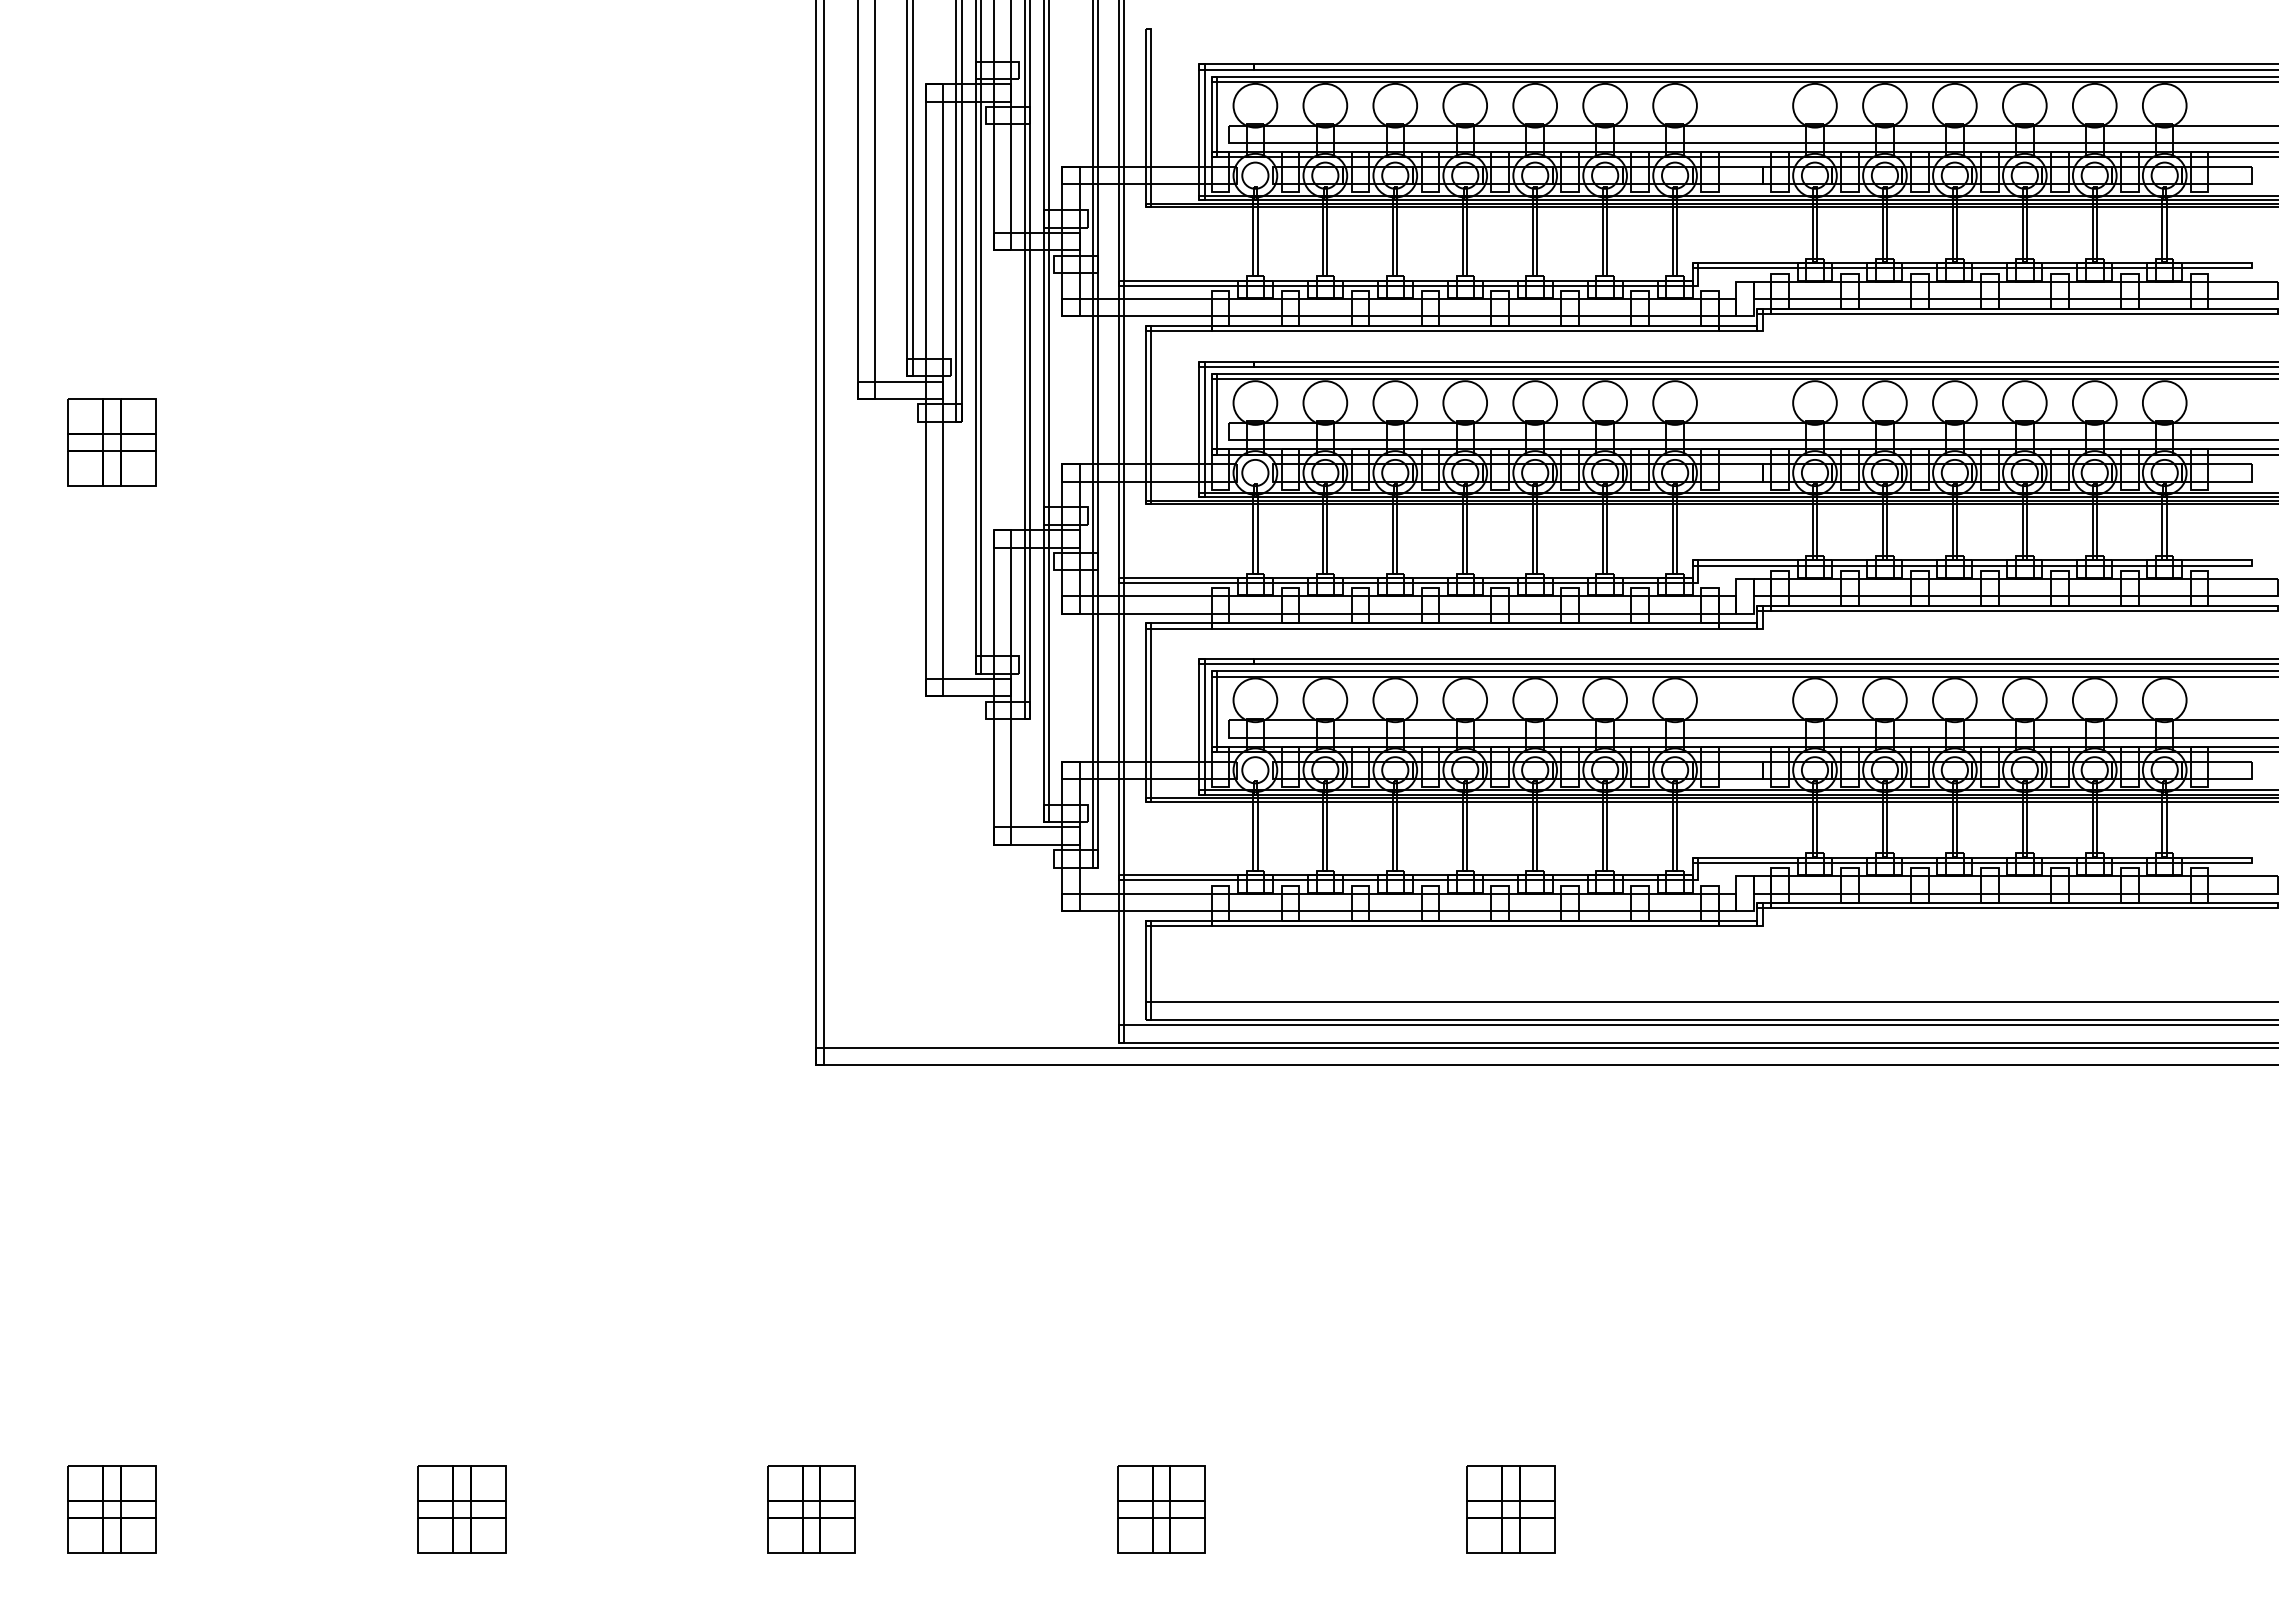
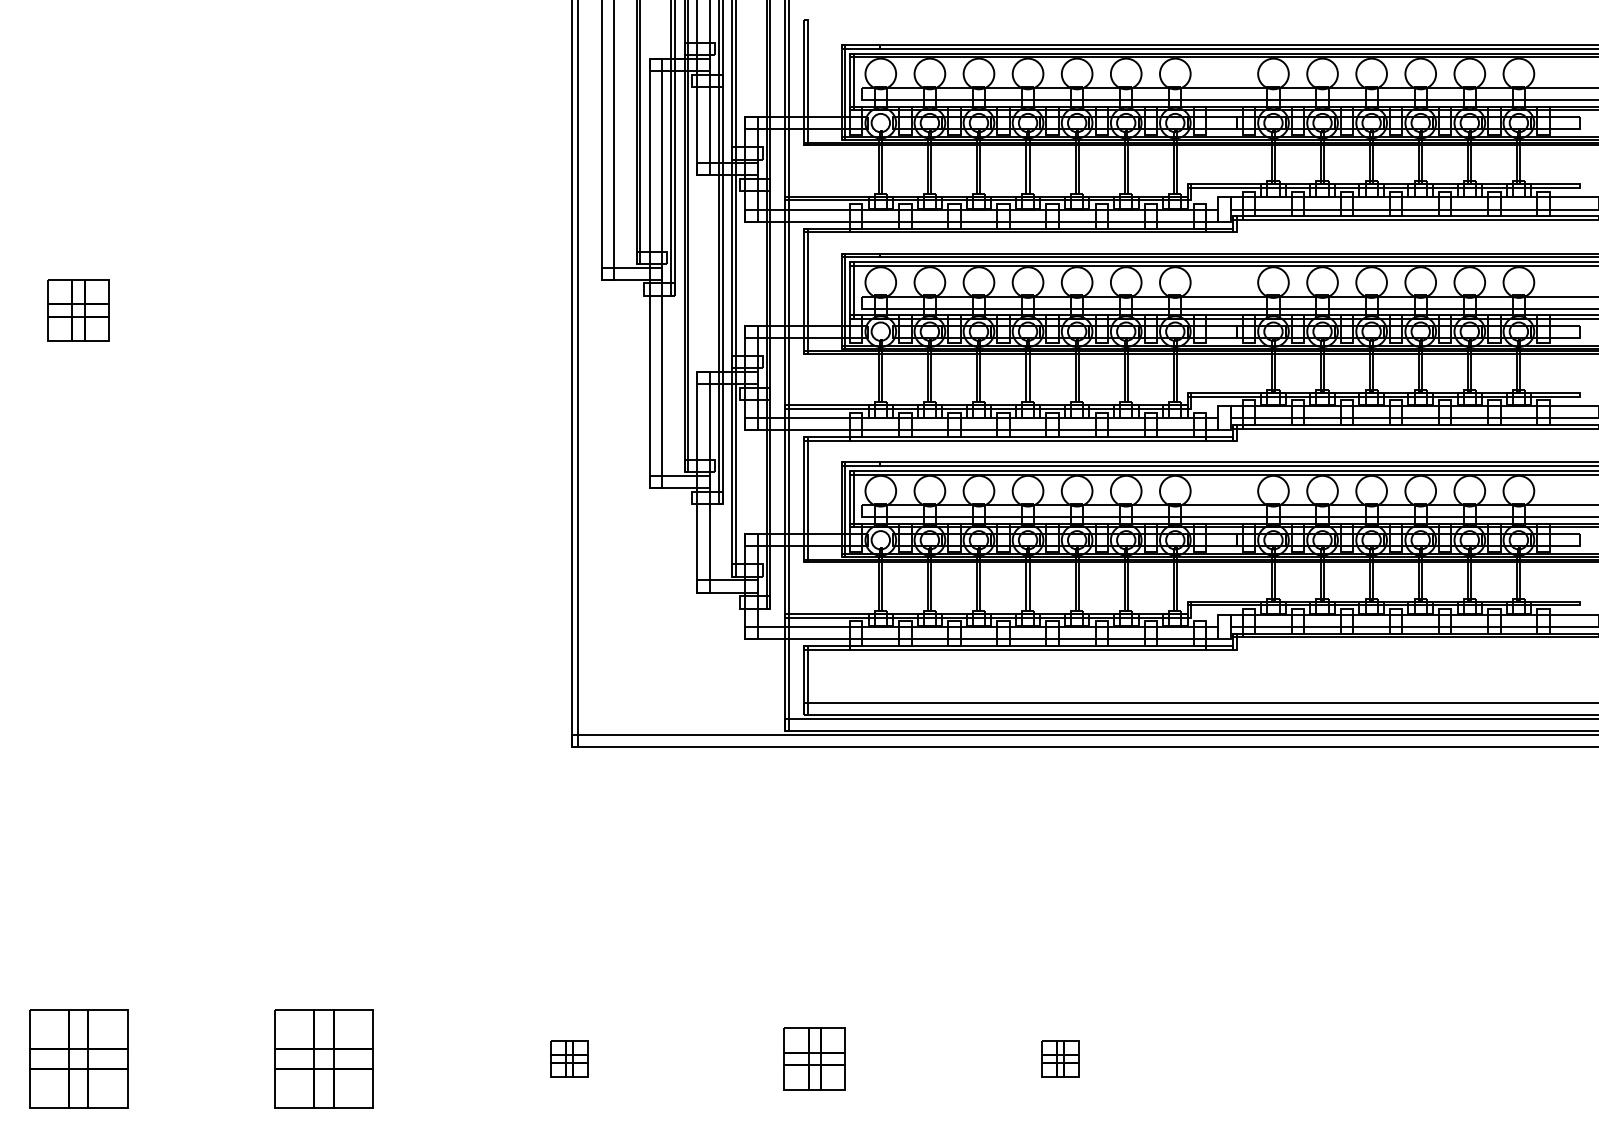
part: (111, 1509) -> (78, 1059), size x1.6
part: (461, 1509) -> (323, 1059), size x1.6
part: (811, 1509) -> (569, 1059), size x0.6
part: (1510, 1509) -> (1059, 1059), size x0.6

